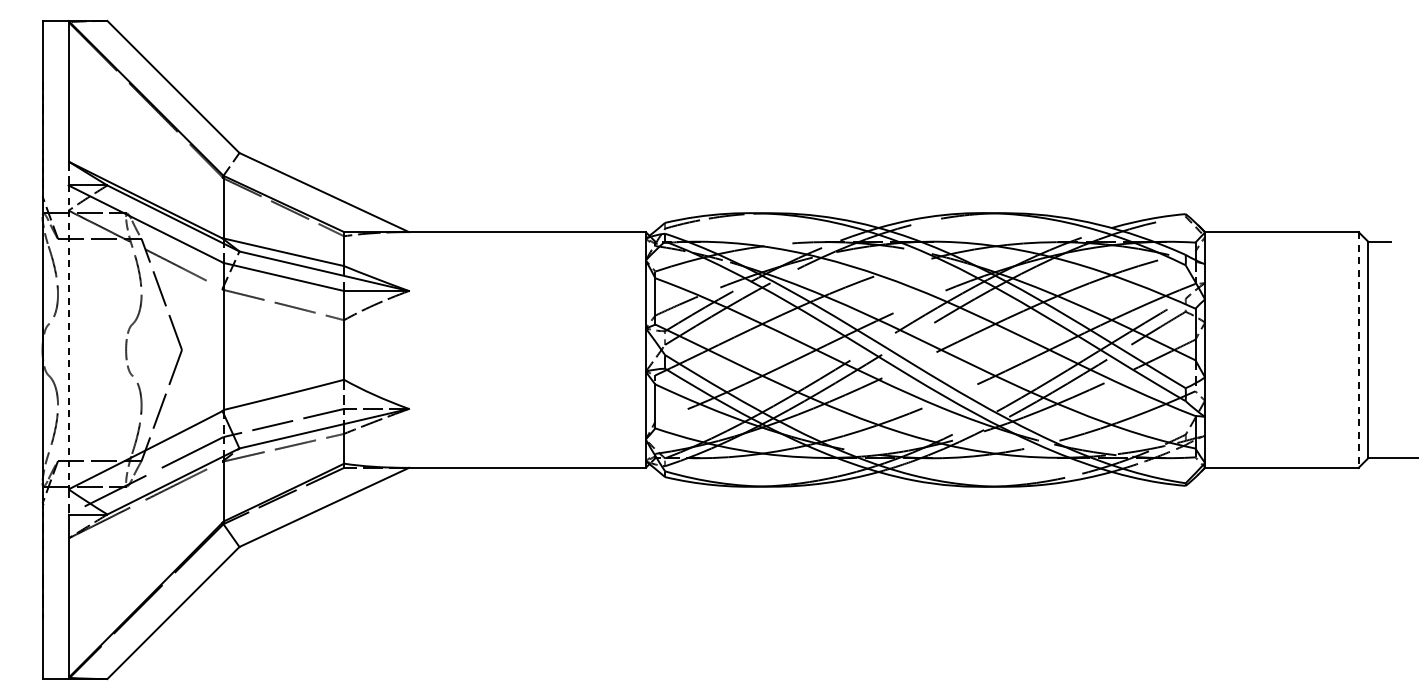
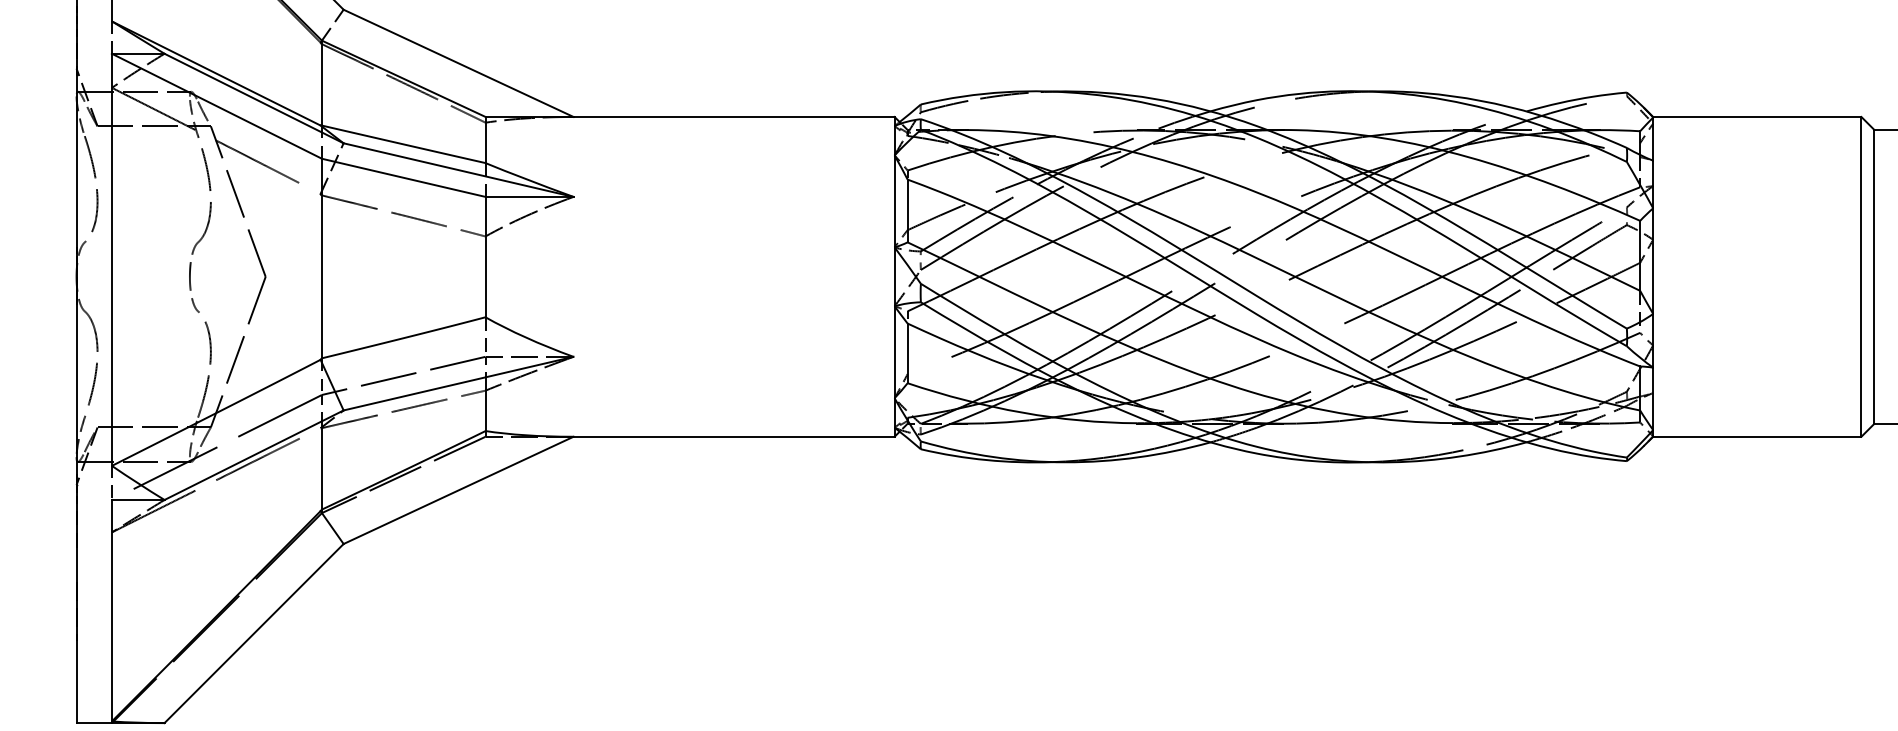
line: (68, 337) -> (111, 259), dashed -> solid
line: (1358, 349) -> (1861, 276), dashed -> solid

